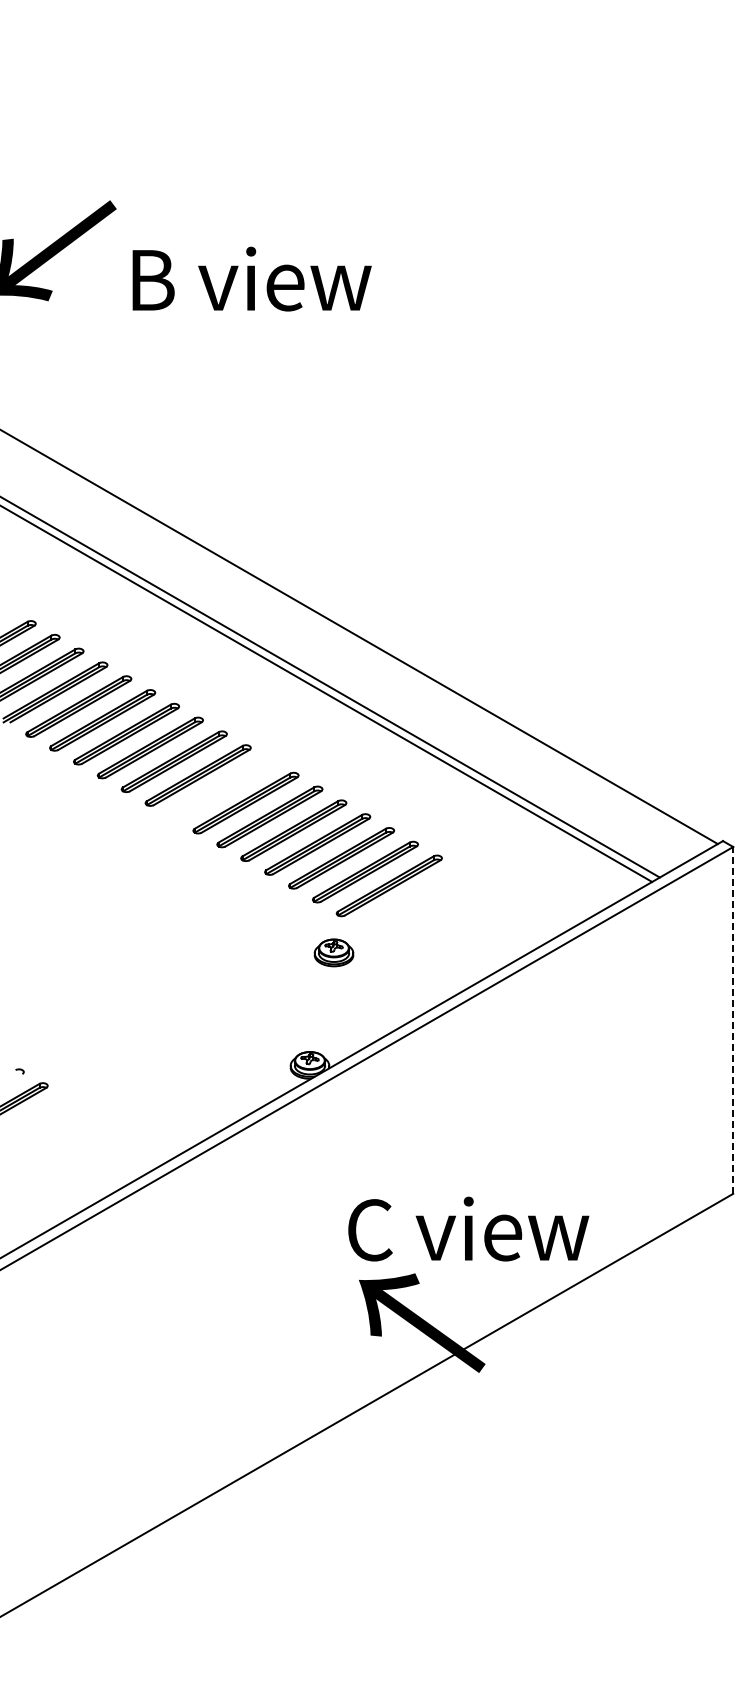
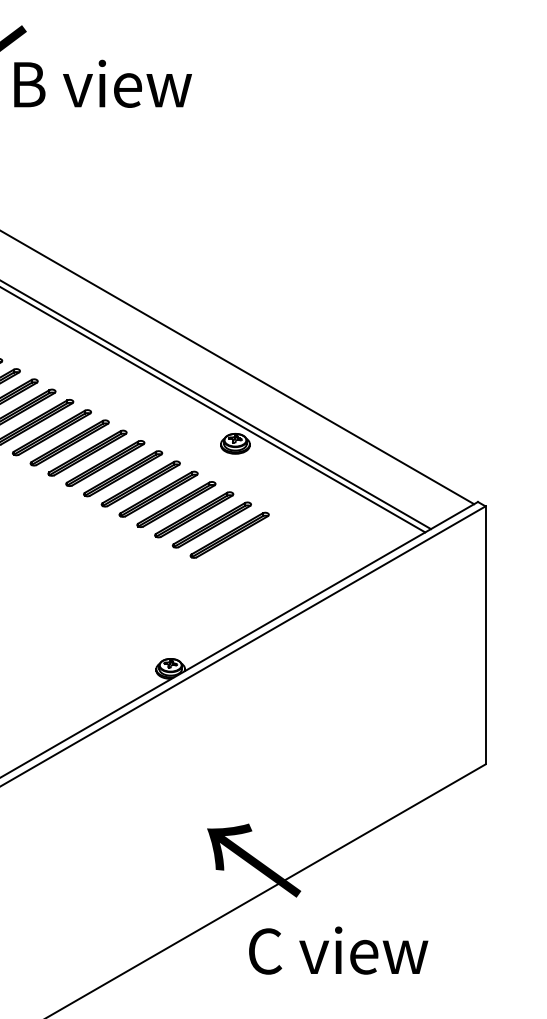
text: (251, 278) -> (102, 83), moved
part: (221, 789) -> (104, 463), added
part: (333, 952) -> (235, 443), moved
line: (733, 1019) -> (485, 634), dashed -> solid
text: (468, 1228) -> (338, 950), moved

